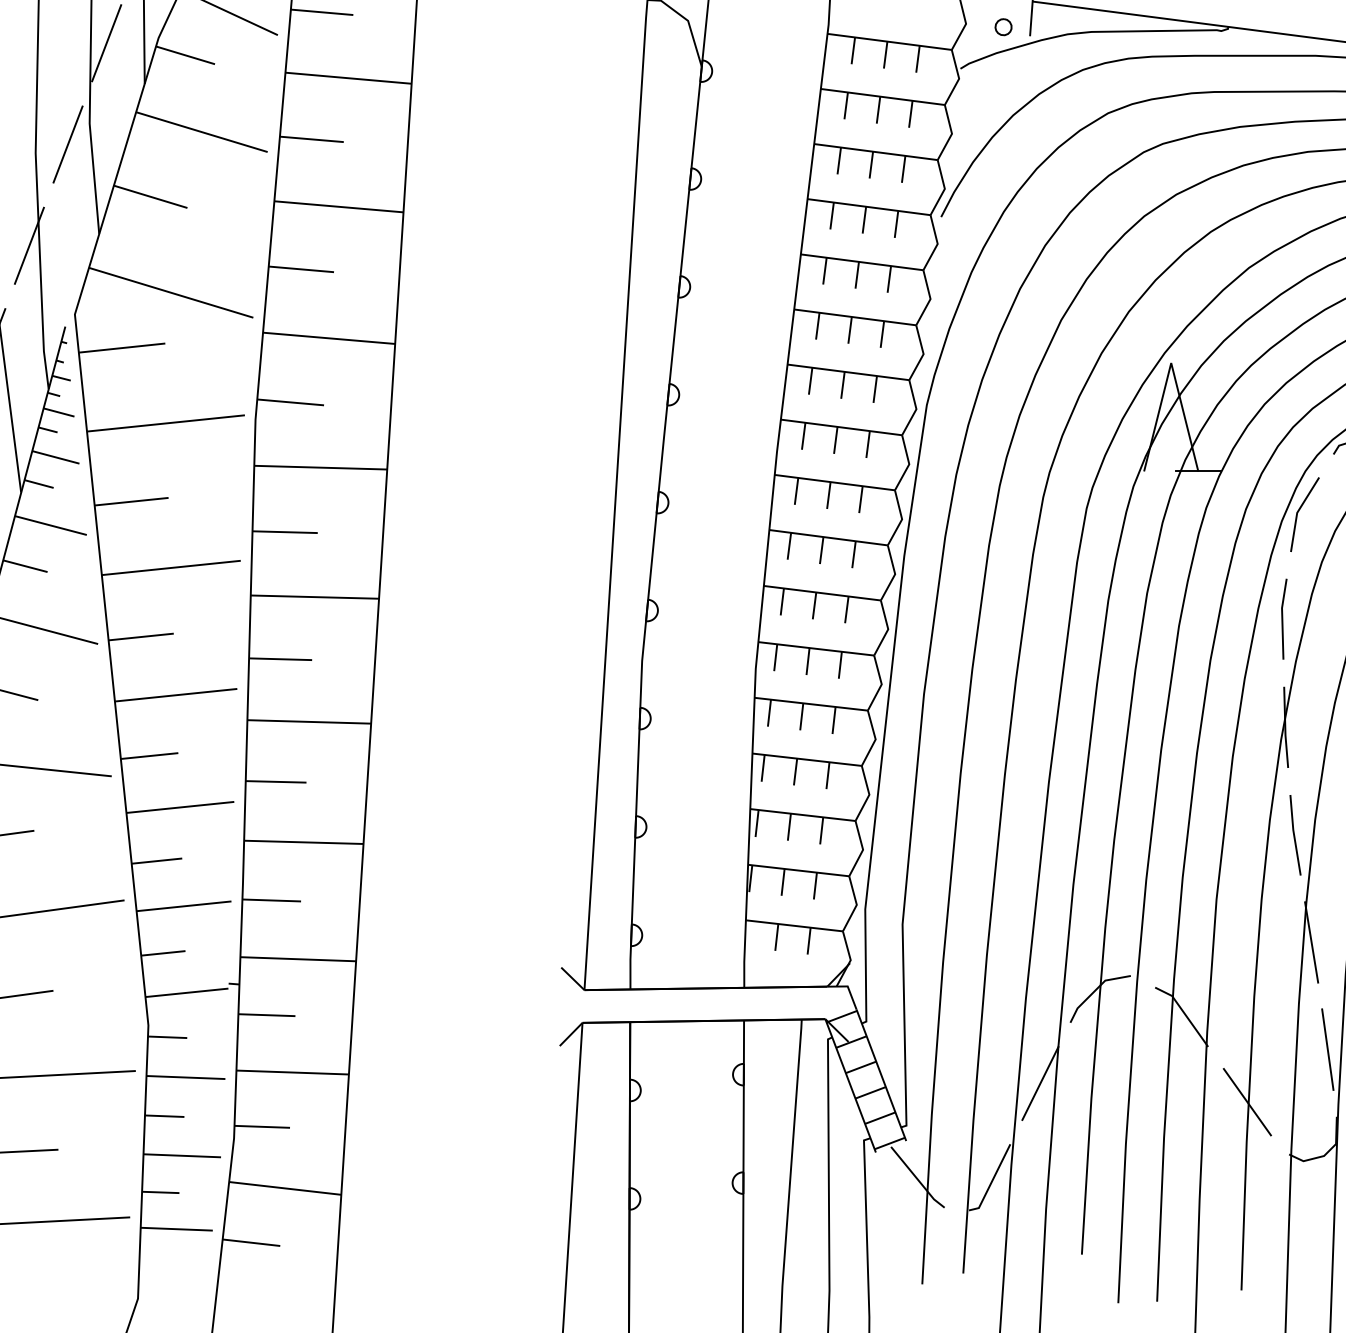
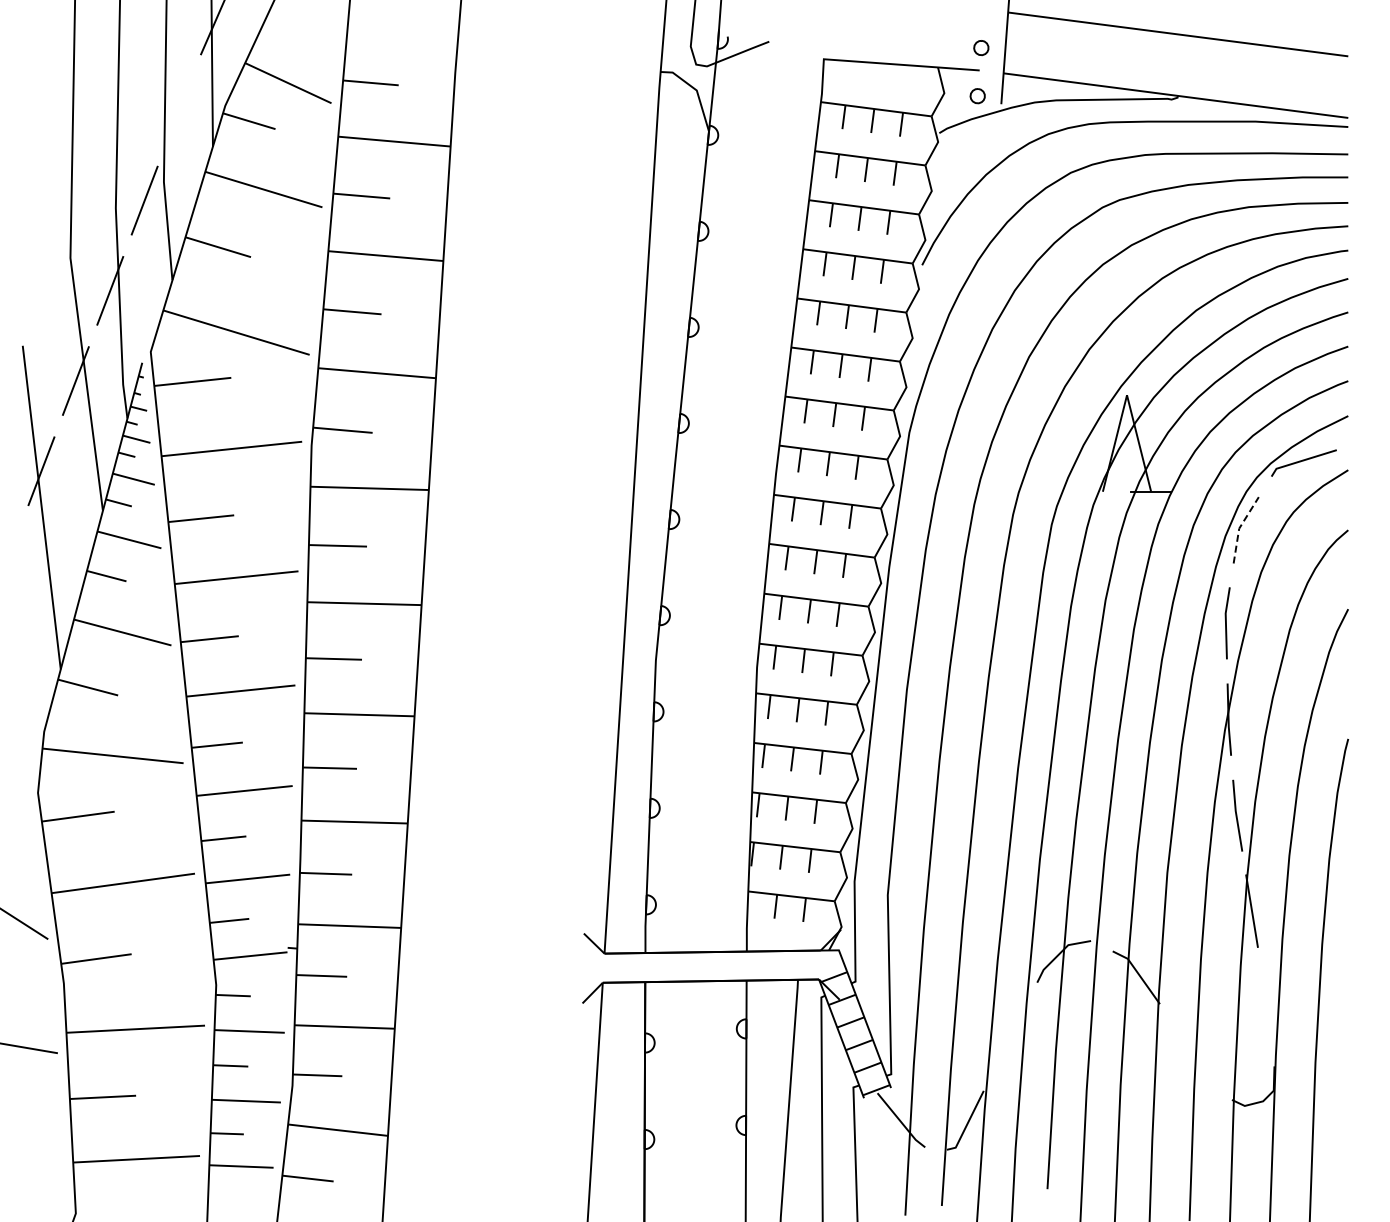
line: (106, 43) -> (178, 110), removed
line: (1297, 511) -> (1239, 527), solid -> dashed
line: (1327, 1049) -> (1266, 1006), removed
line: (1040, 1083) -> (1010, 1036), removed
line: (1247, 1101) -> (1194, 1052), removed

